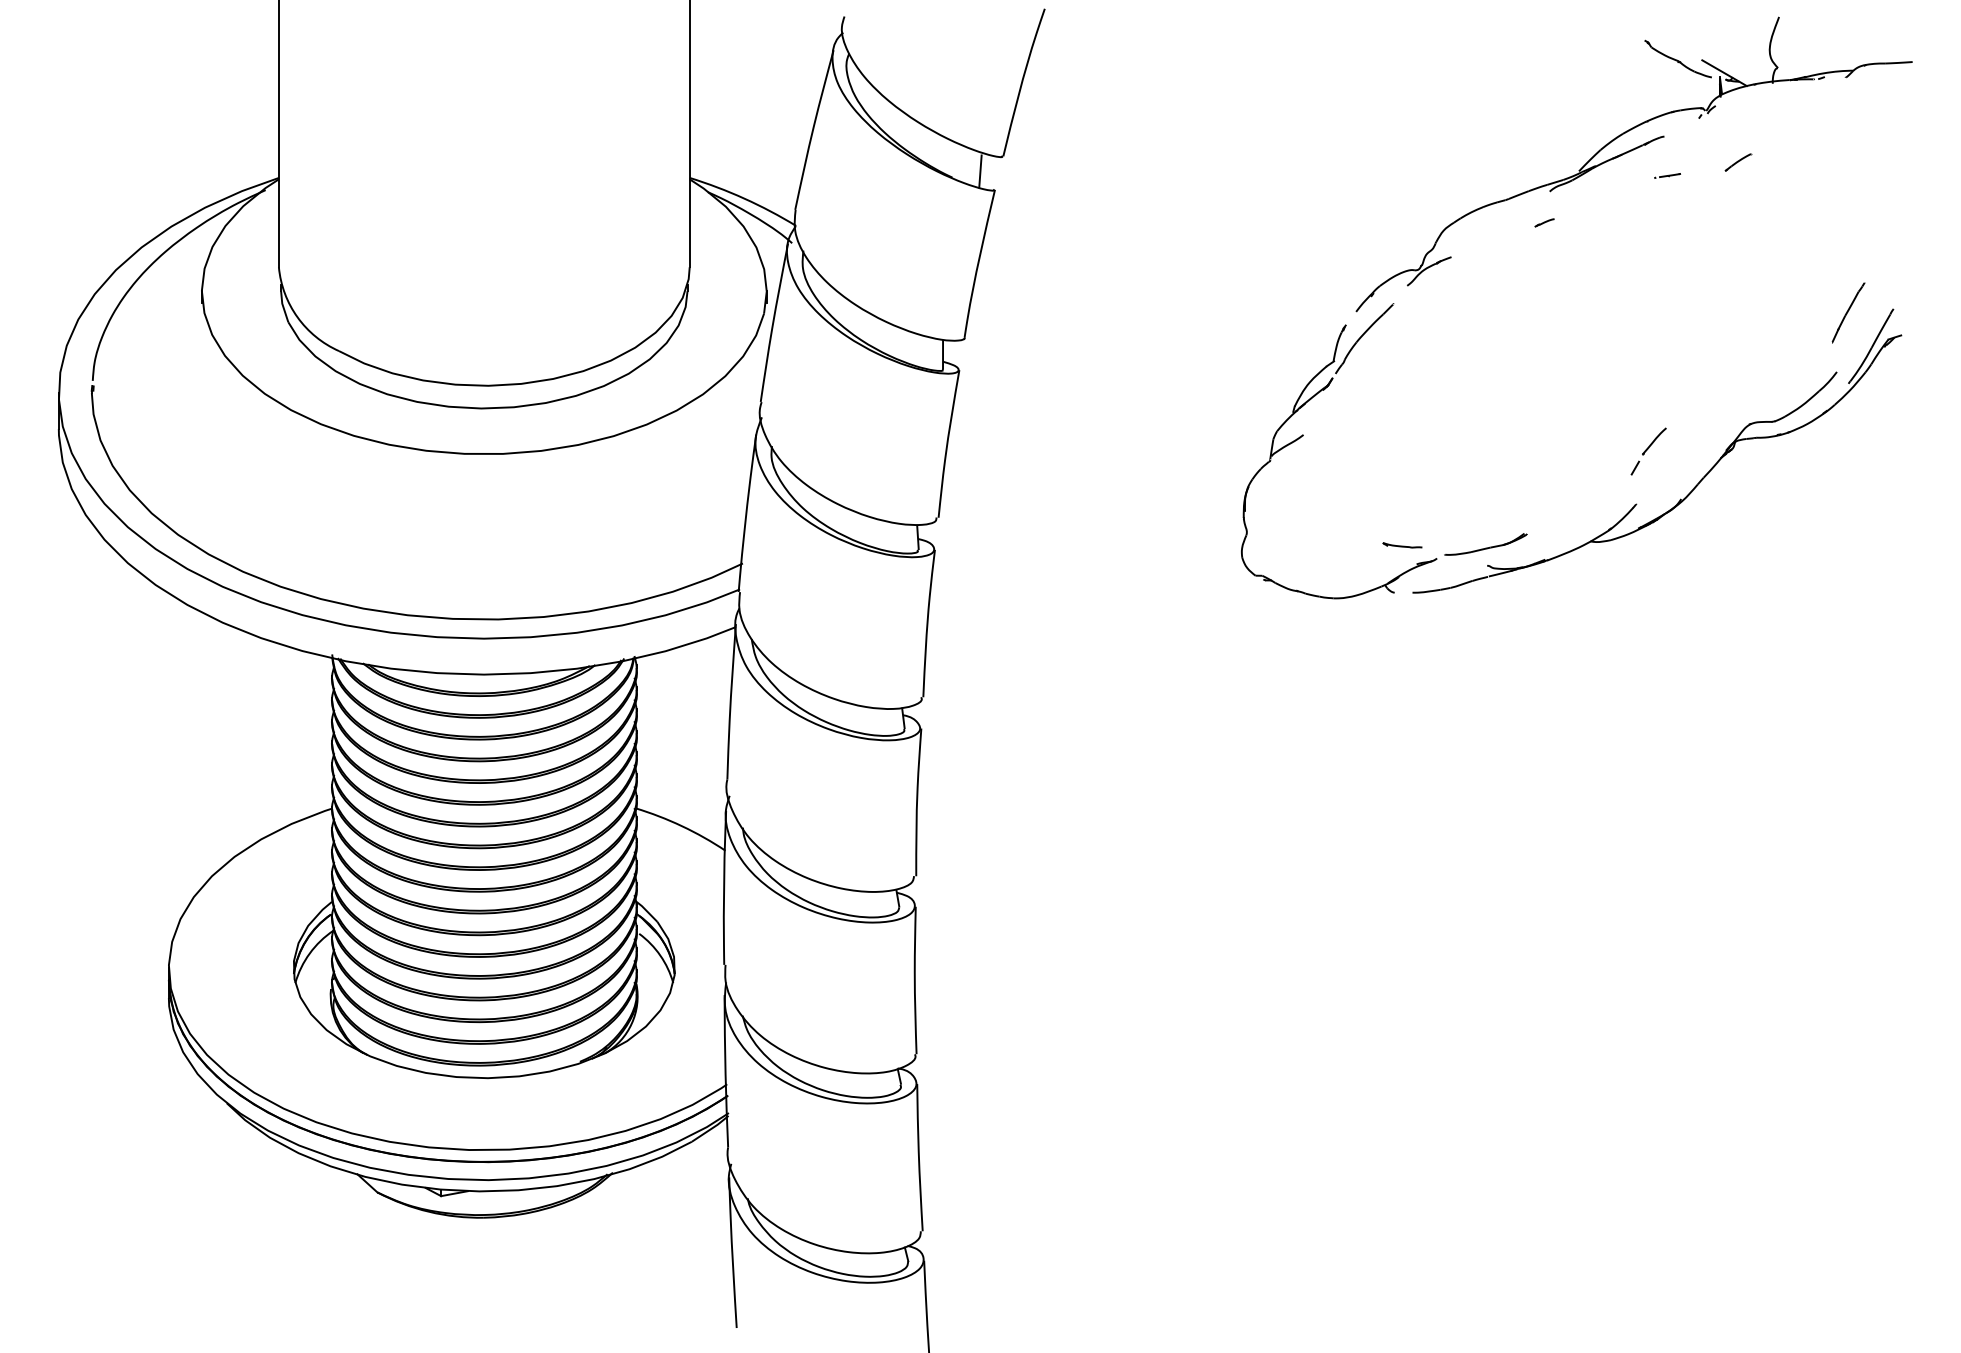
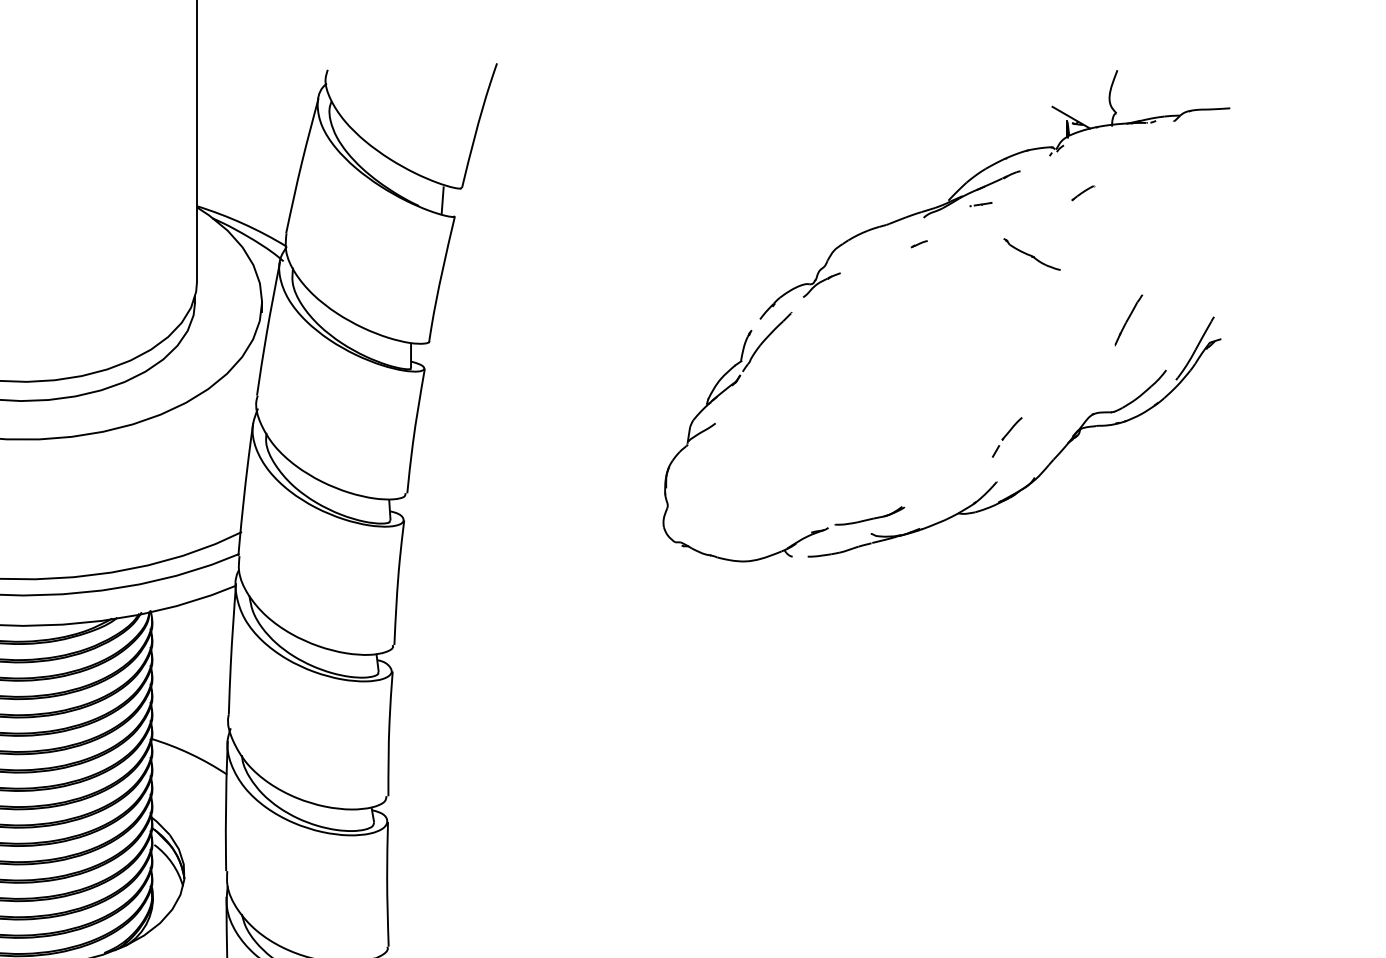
part: (1677, 58) -> (1031, 254), moved
part: (1667, 175) -> (980, 204), moved
part: (1848, 312) -> (1128, 319), moved
part: (1402, 545) -> (799, 516), removed

